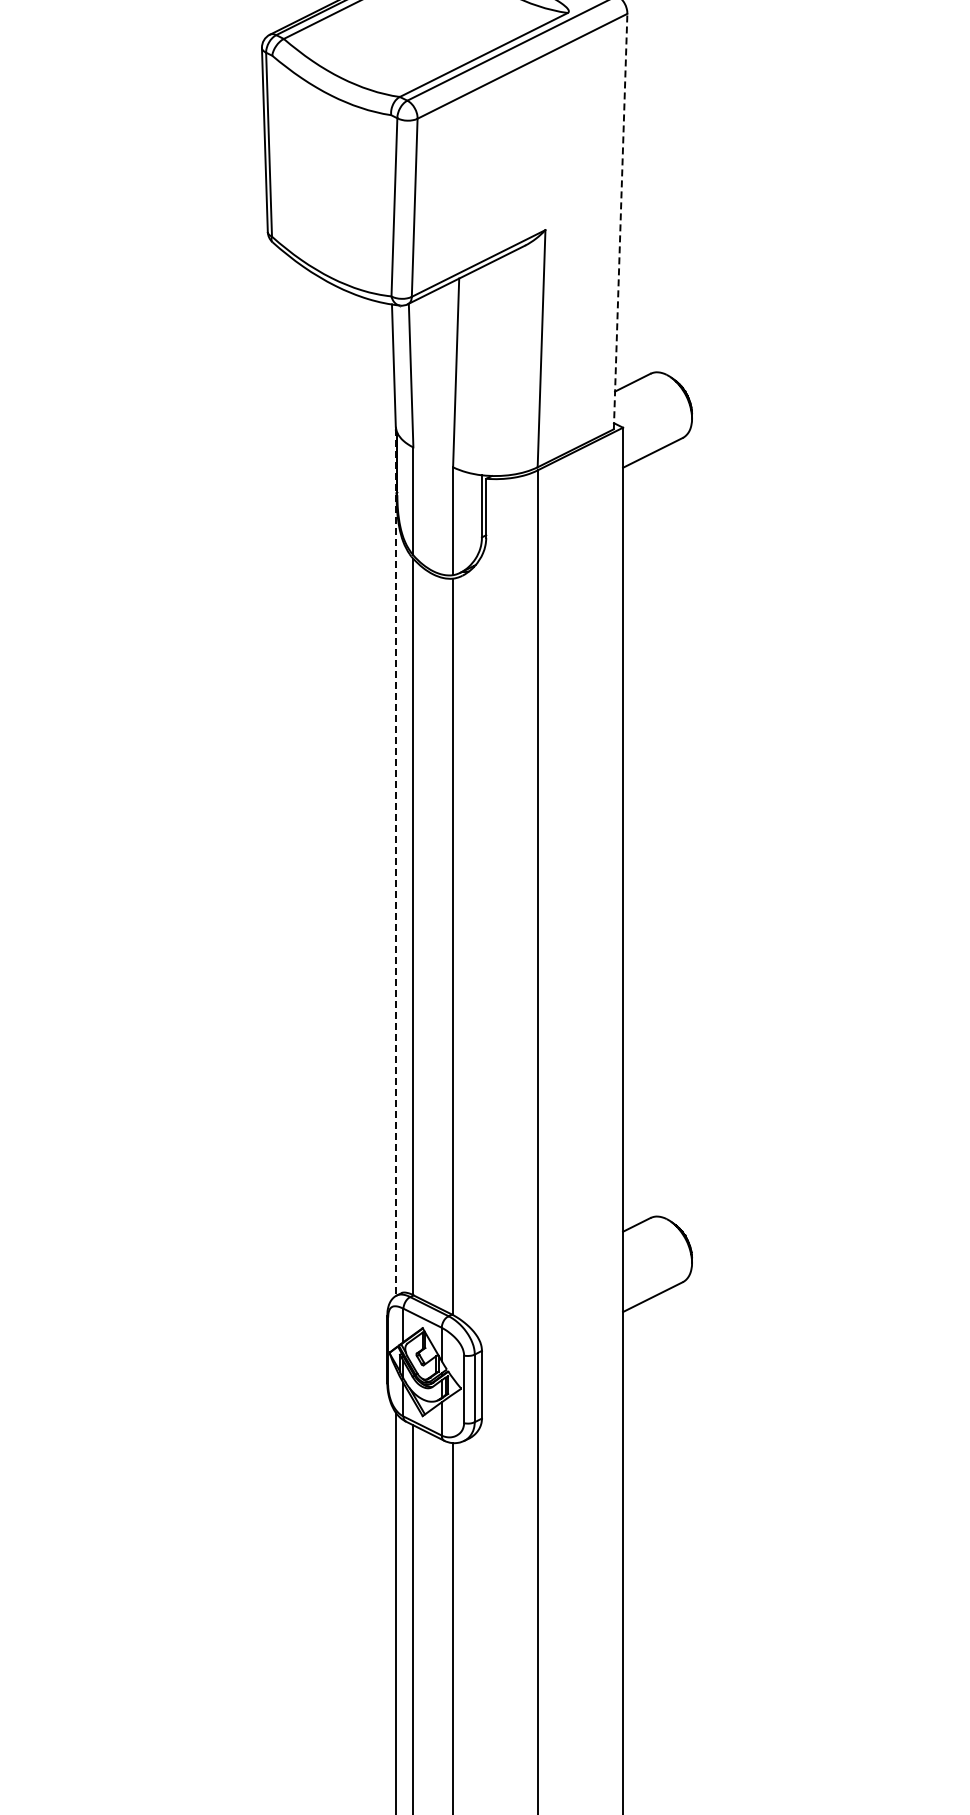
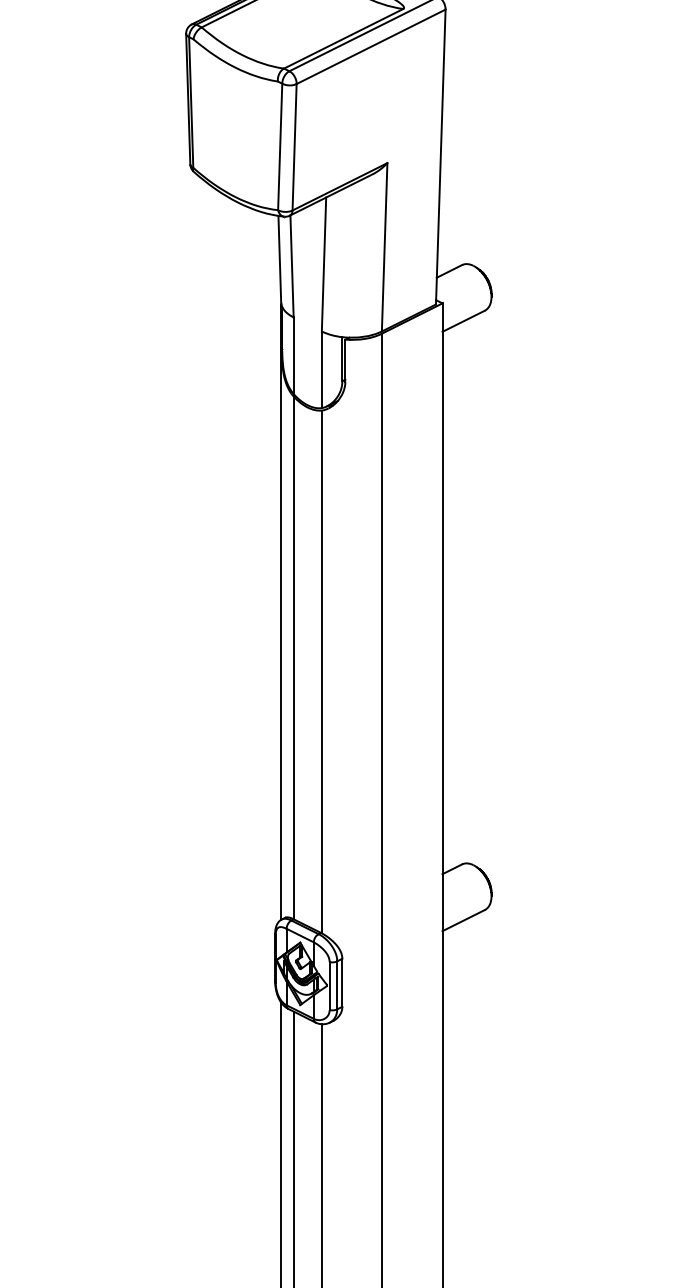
line: (620, 221) -> (440, 157), dashed -> solid
line: (395, 863) -> (280, 612), dashed -> solid

